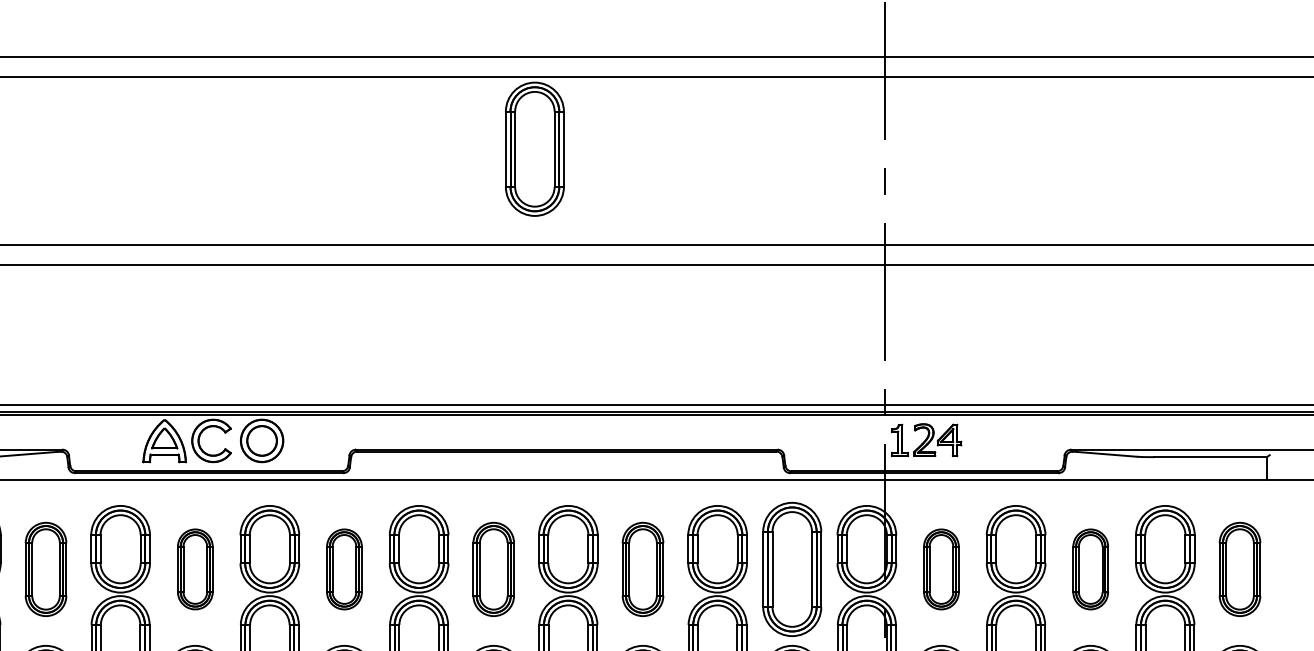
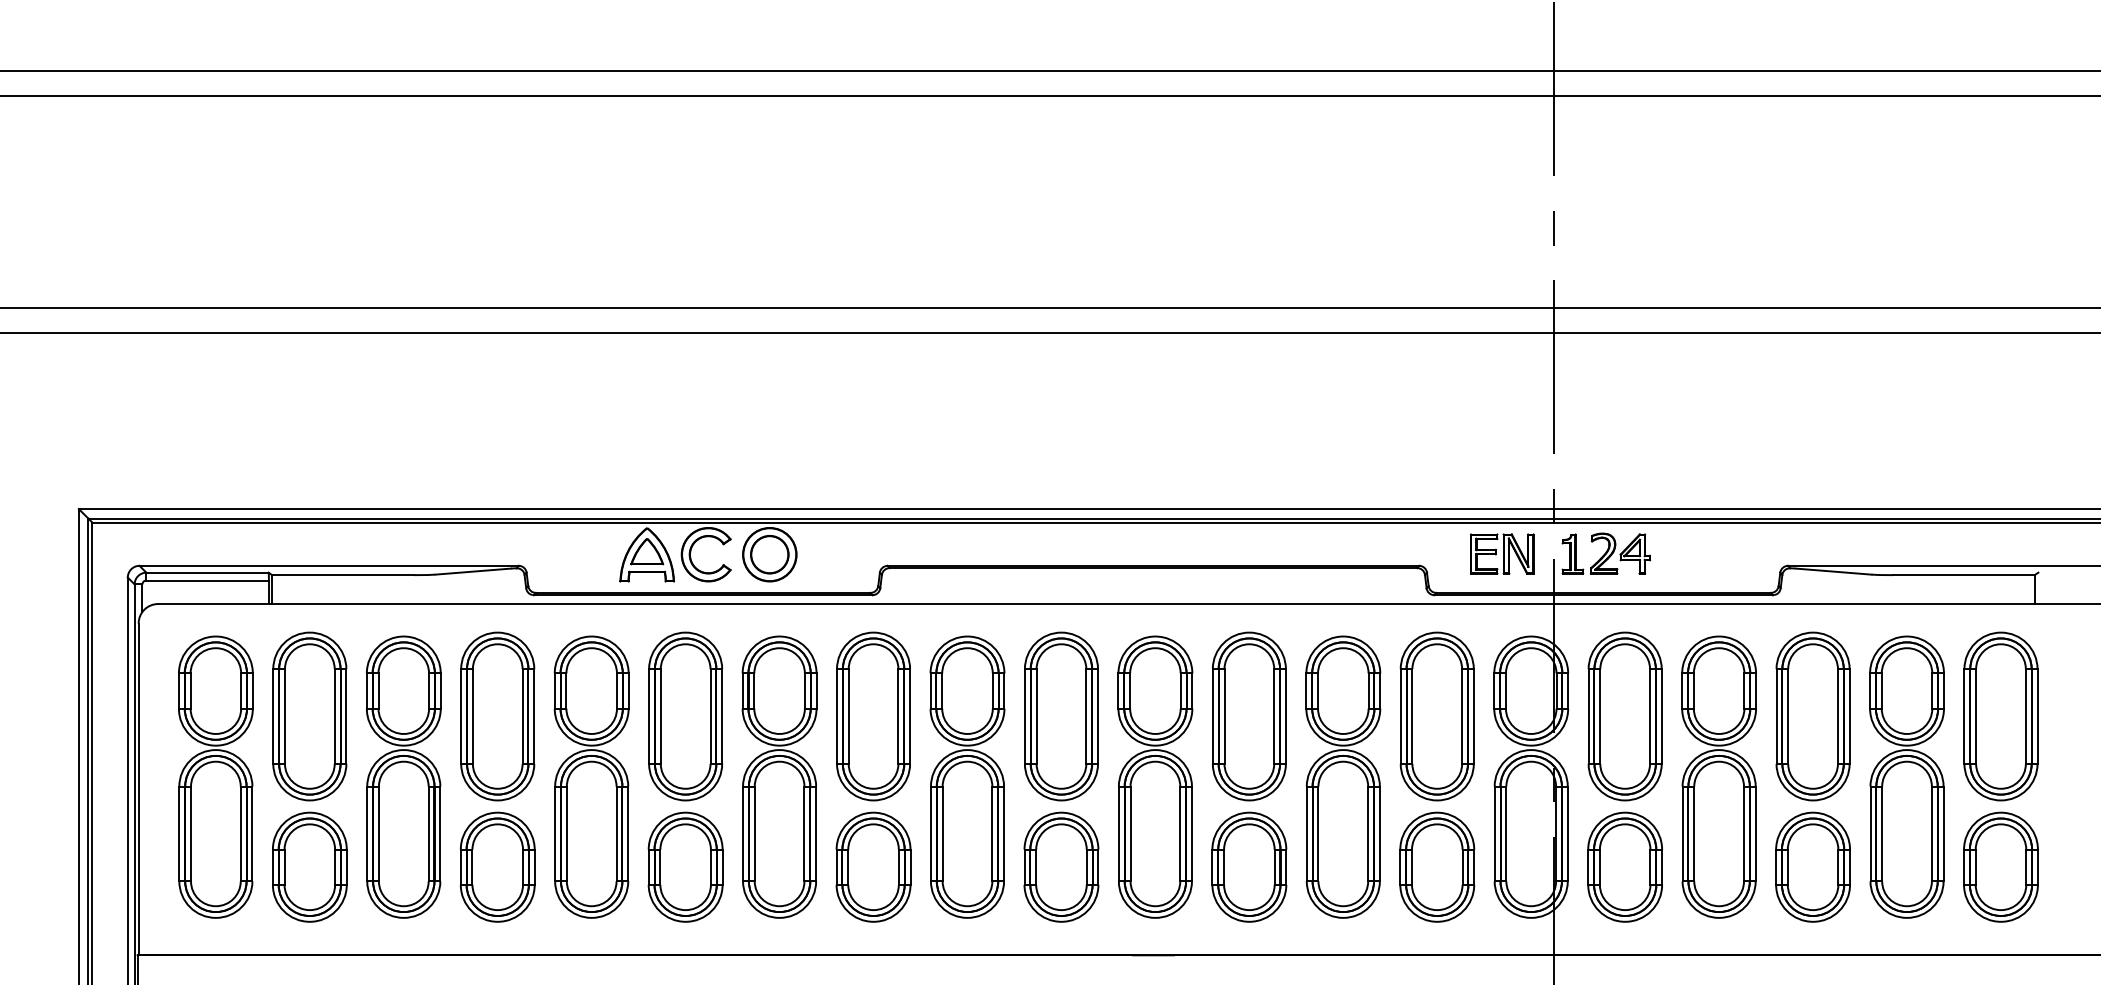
part: (534, 149) -> (1112, 187), removed
part: (844, 439) -> (1502, 553), added
part: (45, 569) -> (497, 716), size x1.43
part: (195, 569) -> (685, 716), size x1.67
part: (344, 569) -> (873, 716), size x1.67
part: (493, 569) -> (1061, 716), size x1.43
part: (643, 569) -> (1249, 716), size x1.43
part: (940, 569) -> (1624, 716), size x1.67
part: (1090, 569) -> (1812, 716), size x1.67
part: (1239, 569) -> (2000, 716), size x1.43

